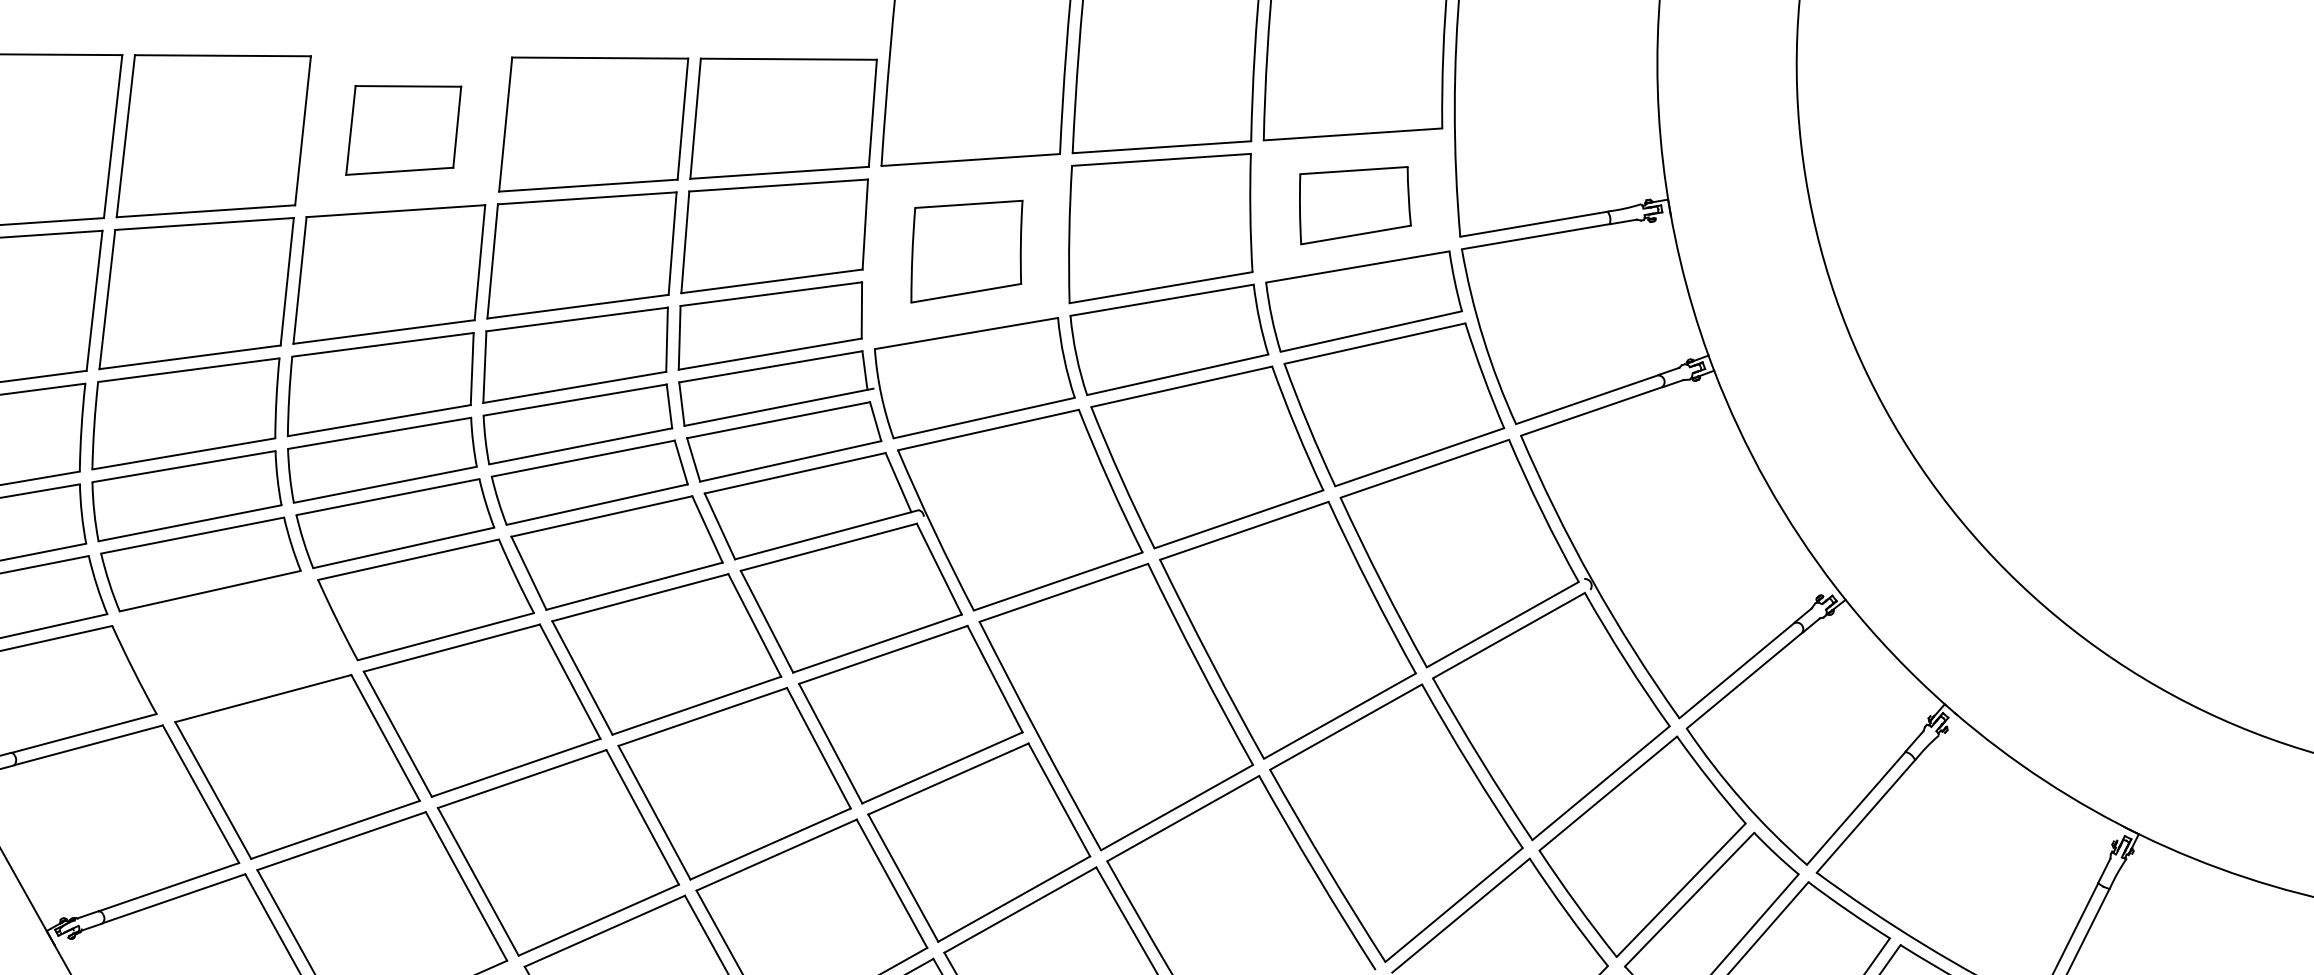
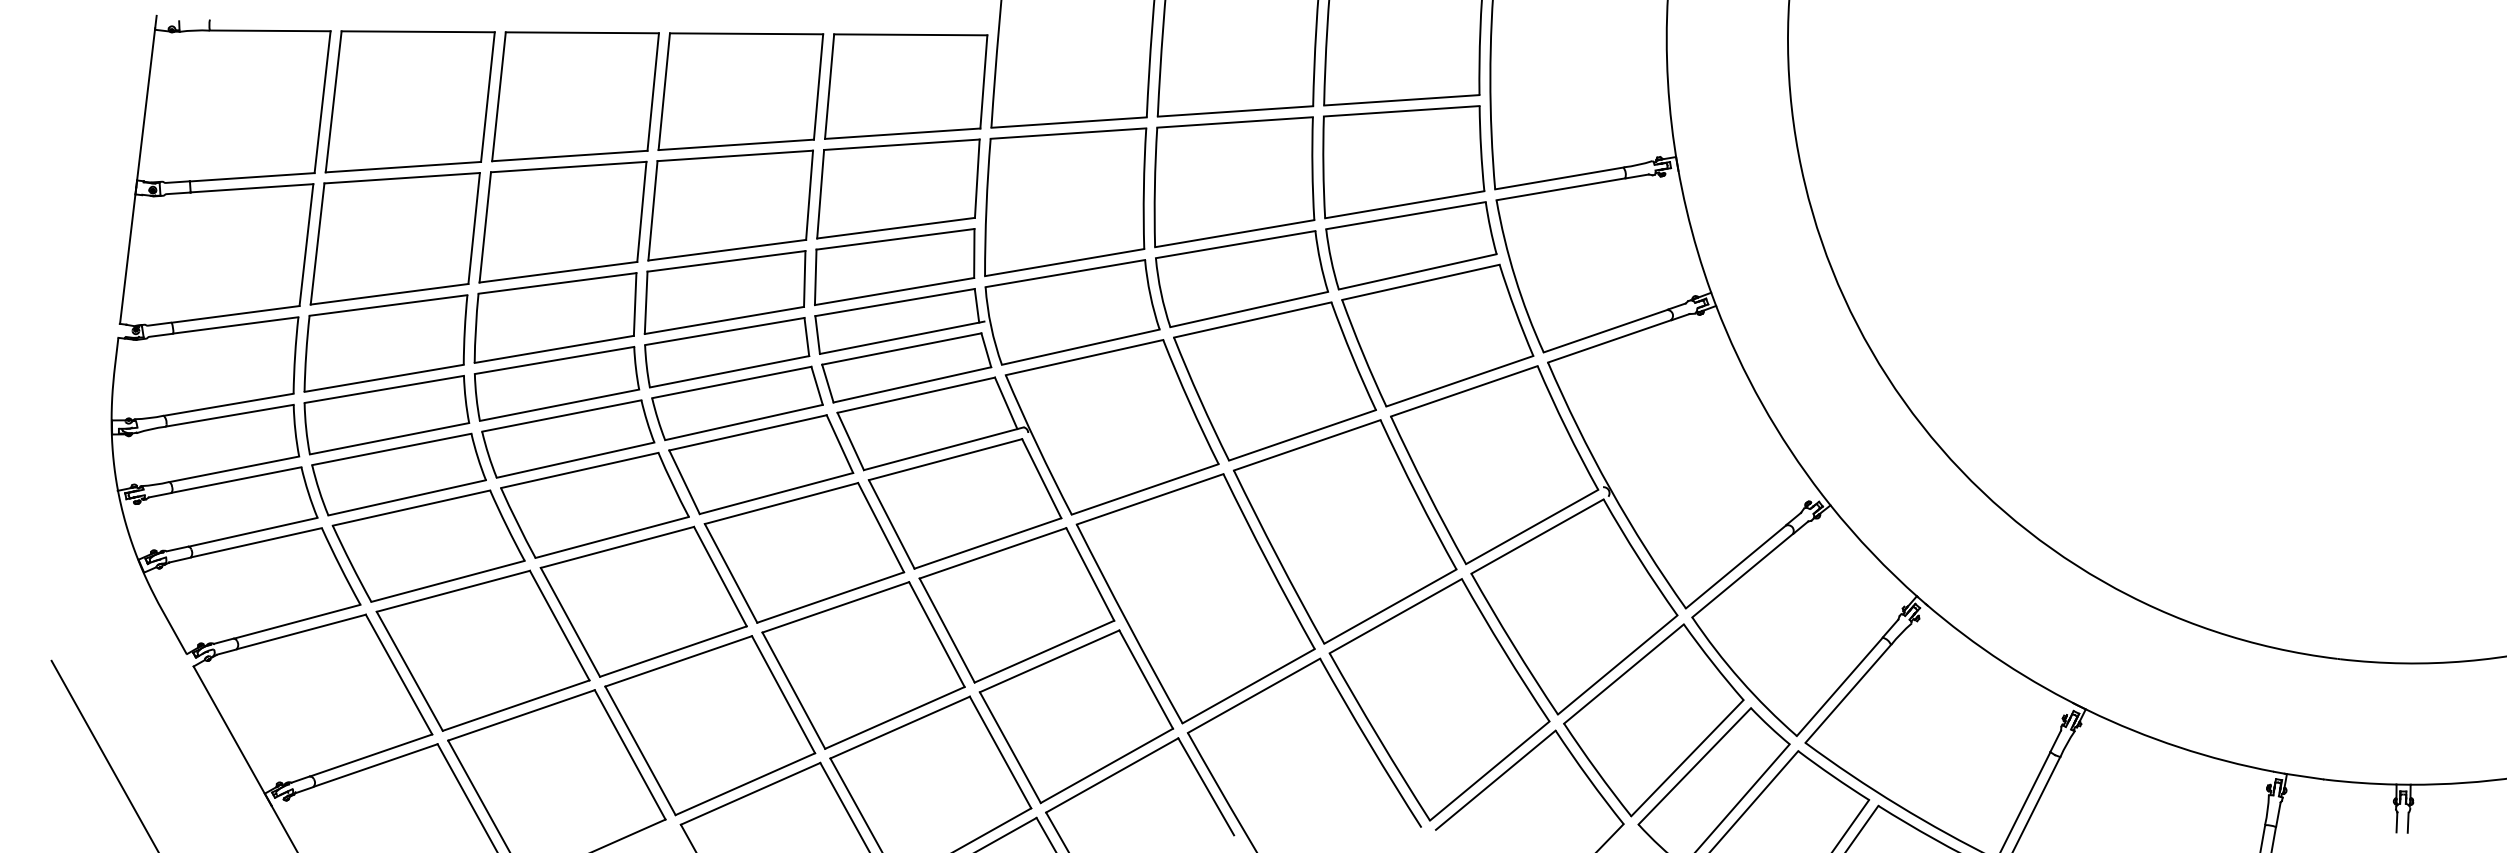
part: (403, 130) -> (575, 96), size x1.67
part: (1354, 205) -> (1403, 162), size x1.67
part: (966, 251) -> (1065, 202), size x1.67
part: (234, 645) -> (428, 545), added

